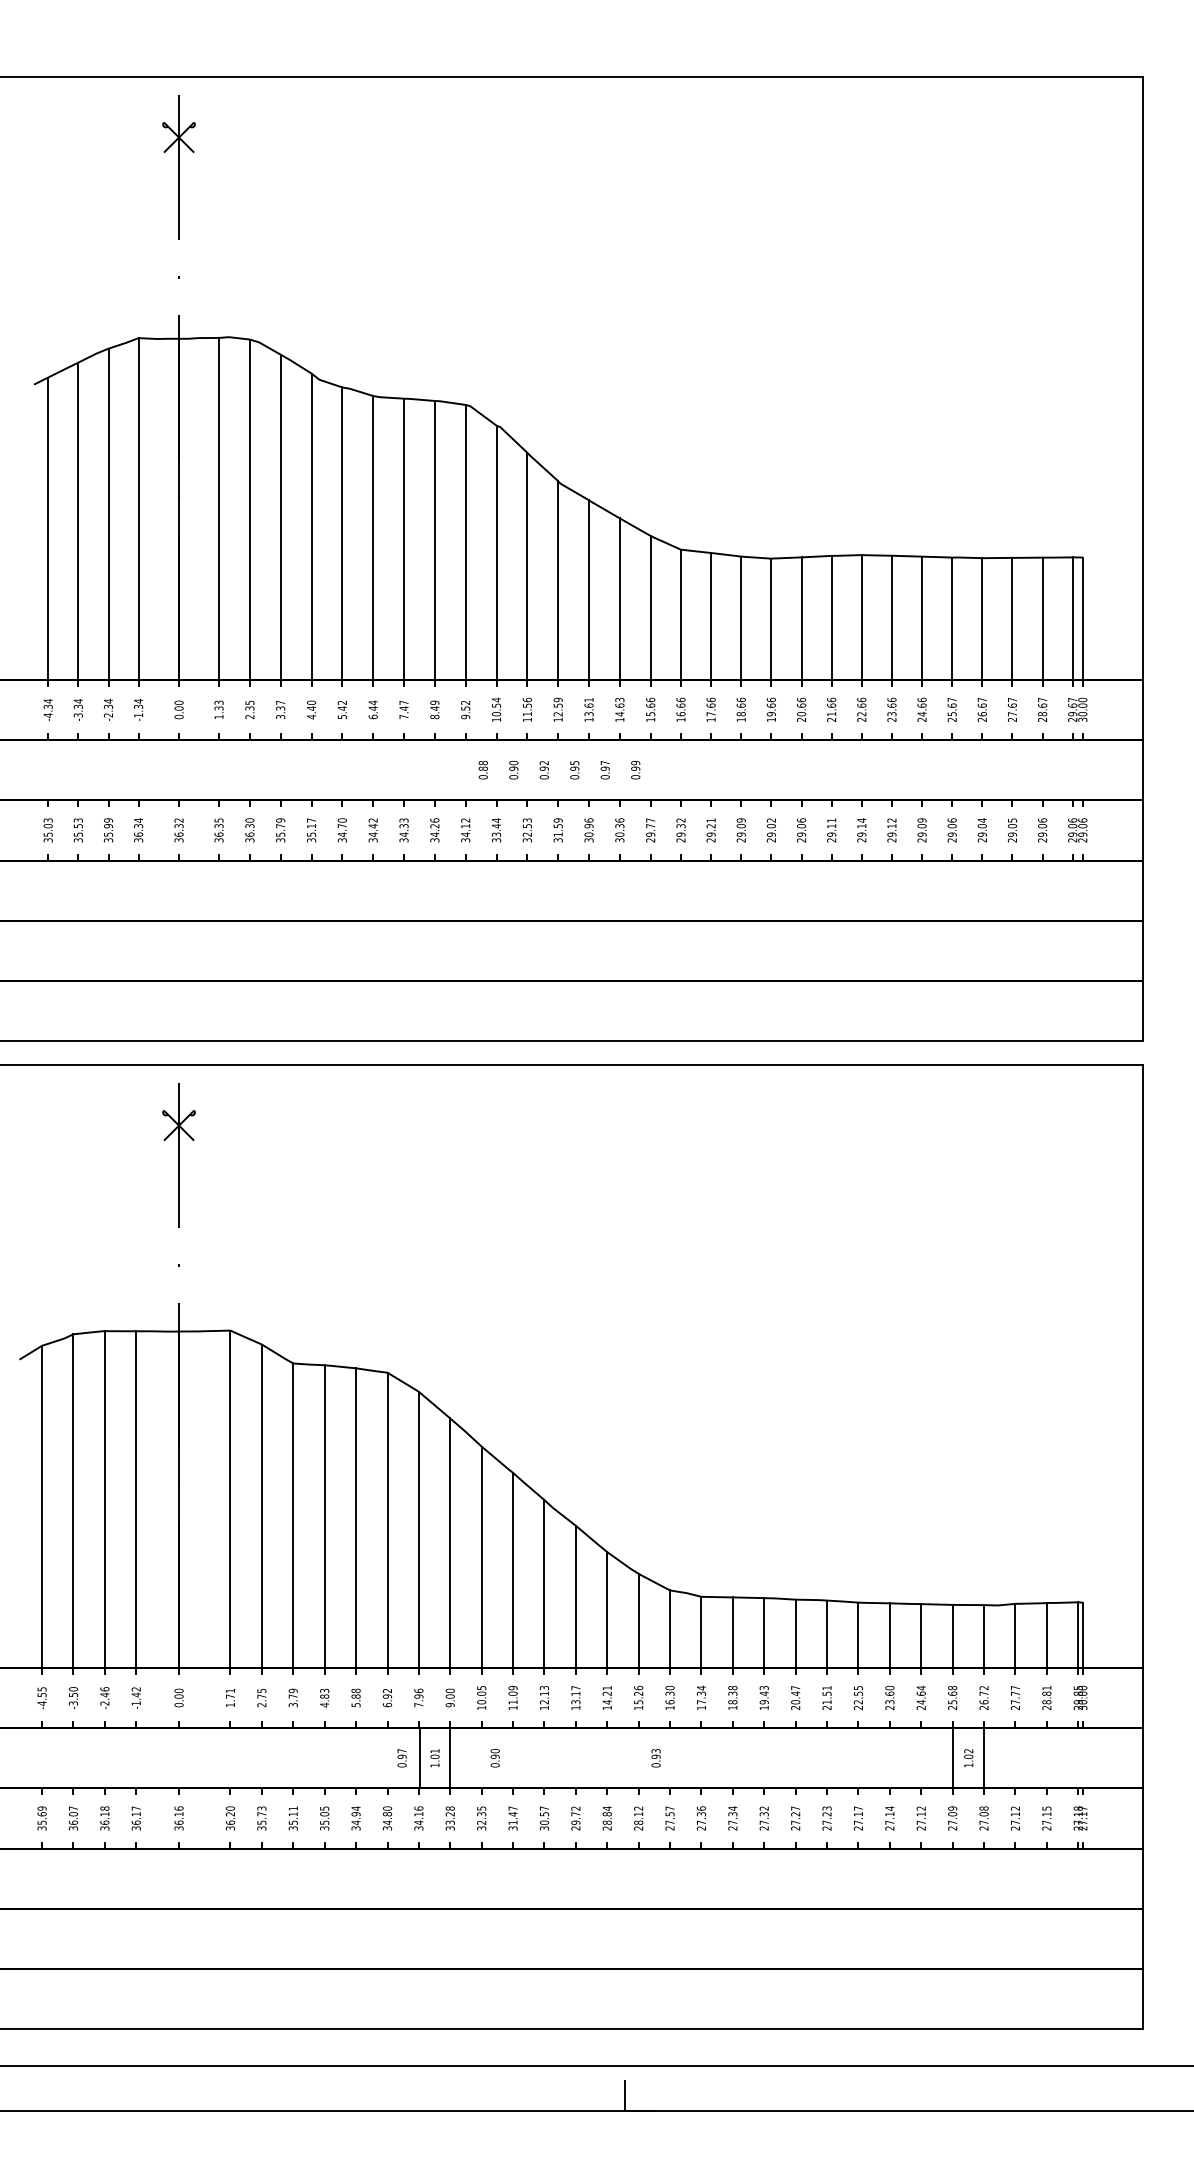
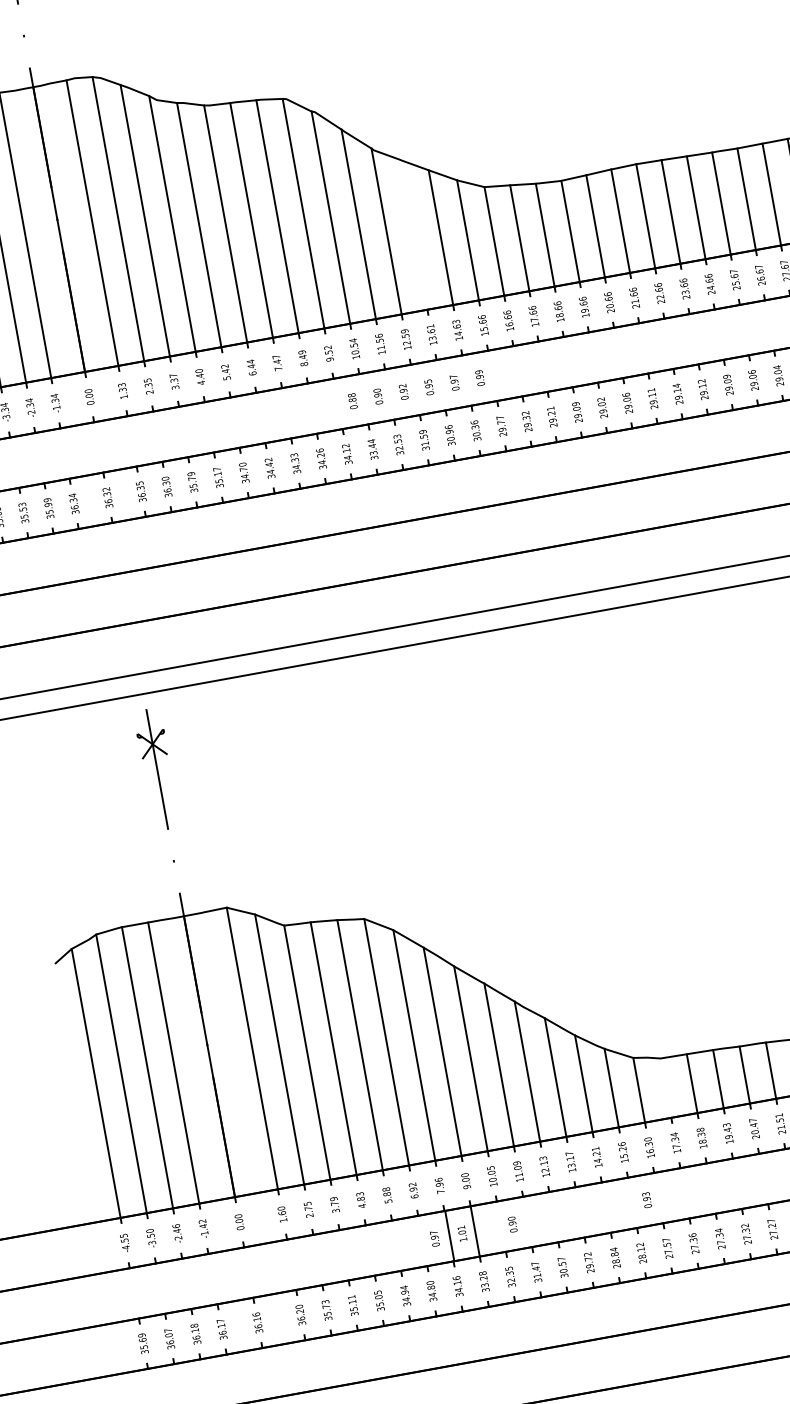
line: (589, 589) -> (414, 234), removed
line: (701, 1631) -> (665, 1087), removed
text: (230, 1693) -> (281, 1210), 1.71 -> 1.60

